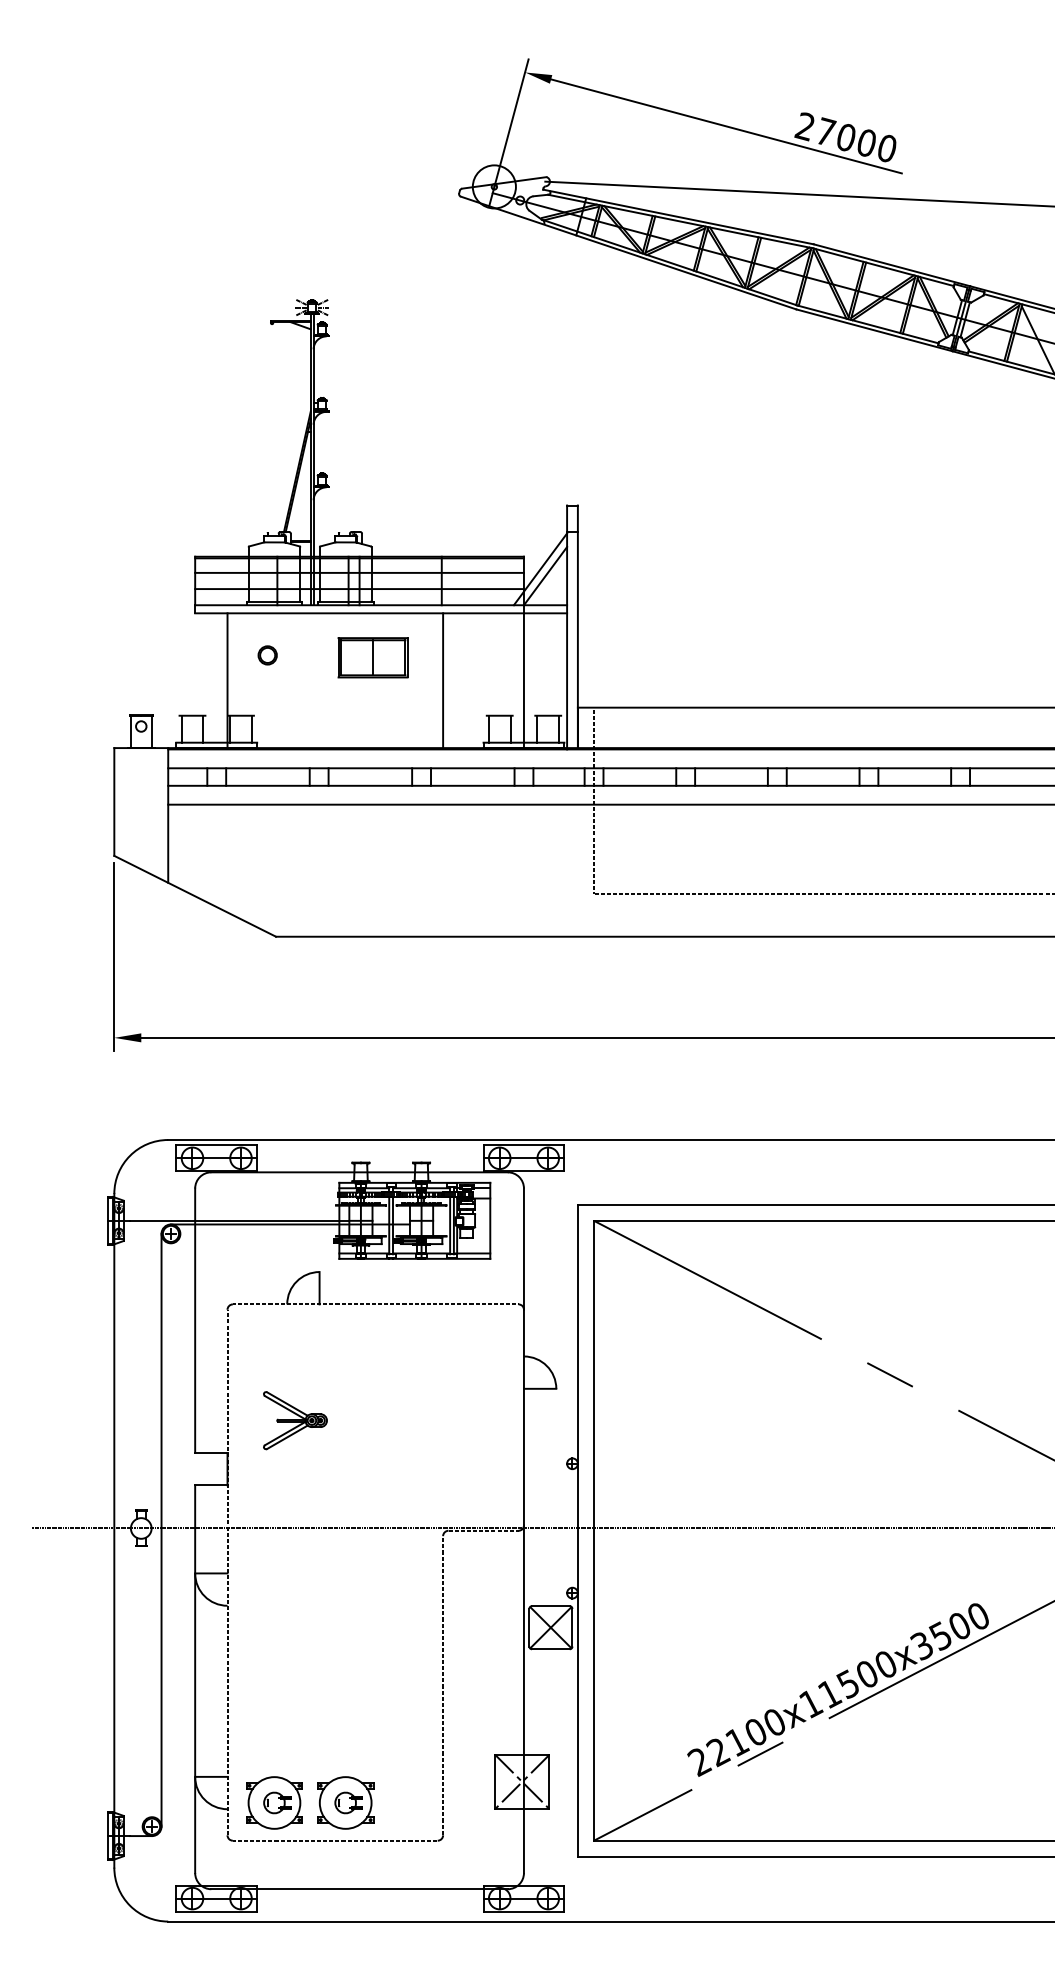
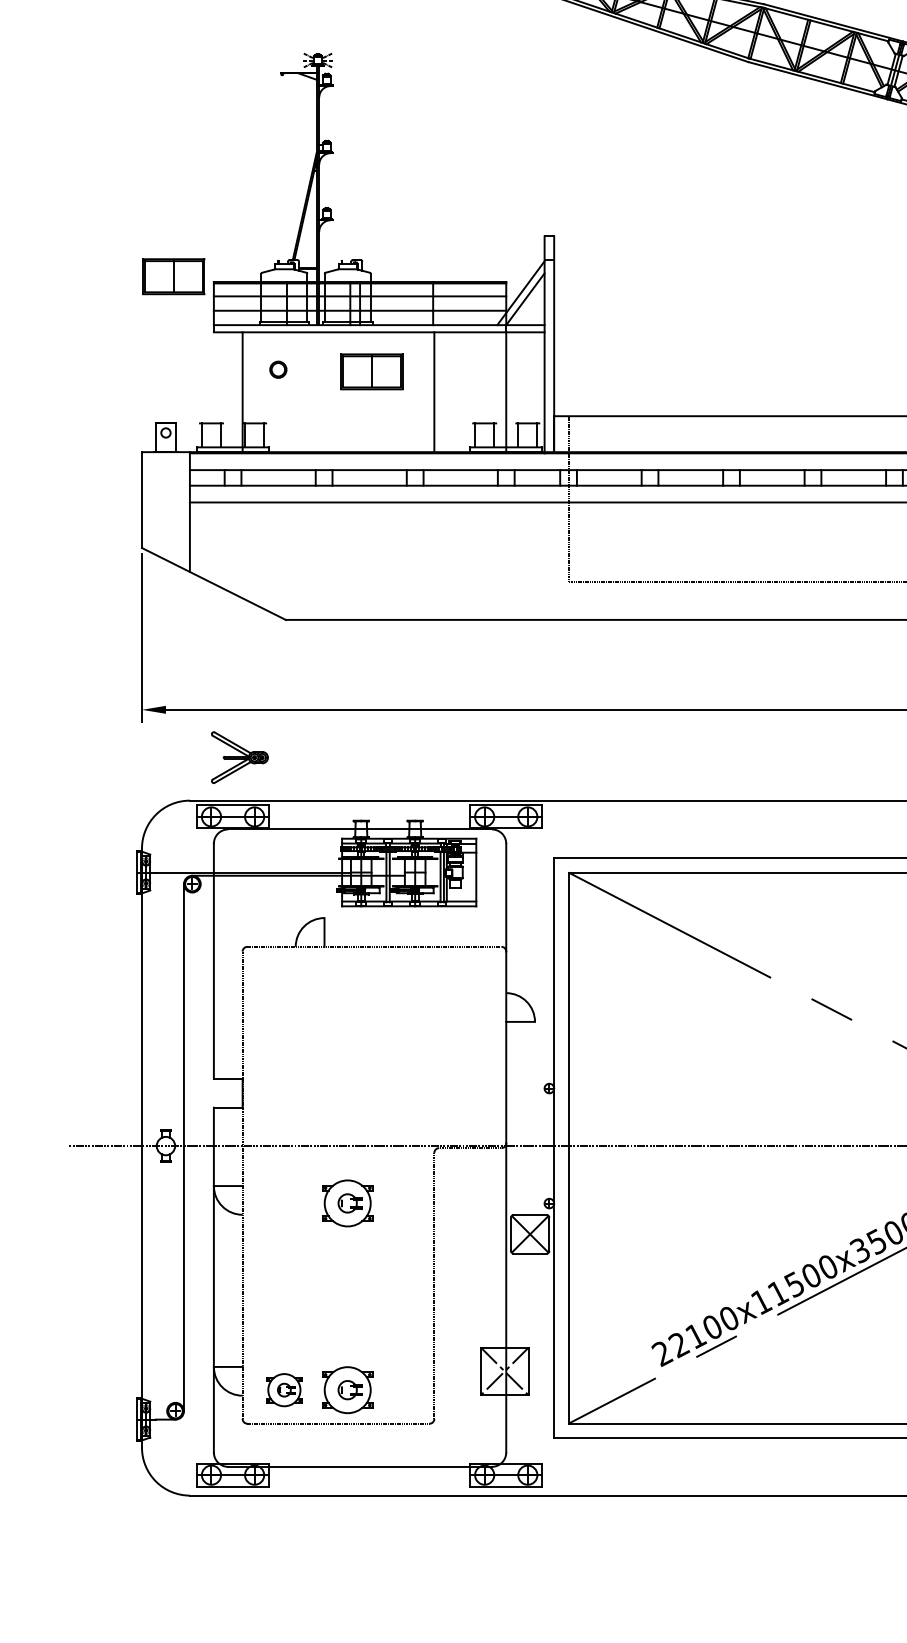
part: (149, 550) -> (173, 276), added
part: (295, 1420) -> (239, 757), moved
part: (345, 1592) -> (347, 1203), added
part: (274, 1802) -> (284, 1389), size x0.7

